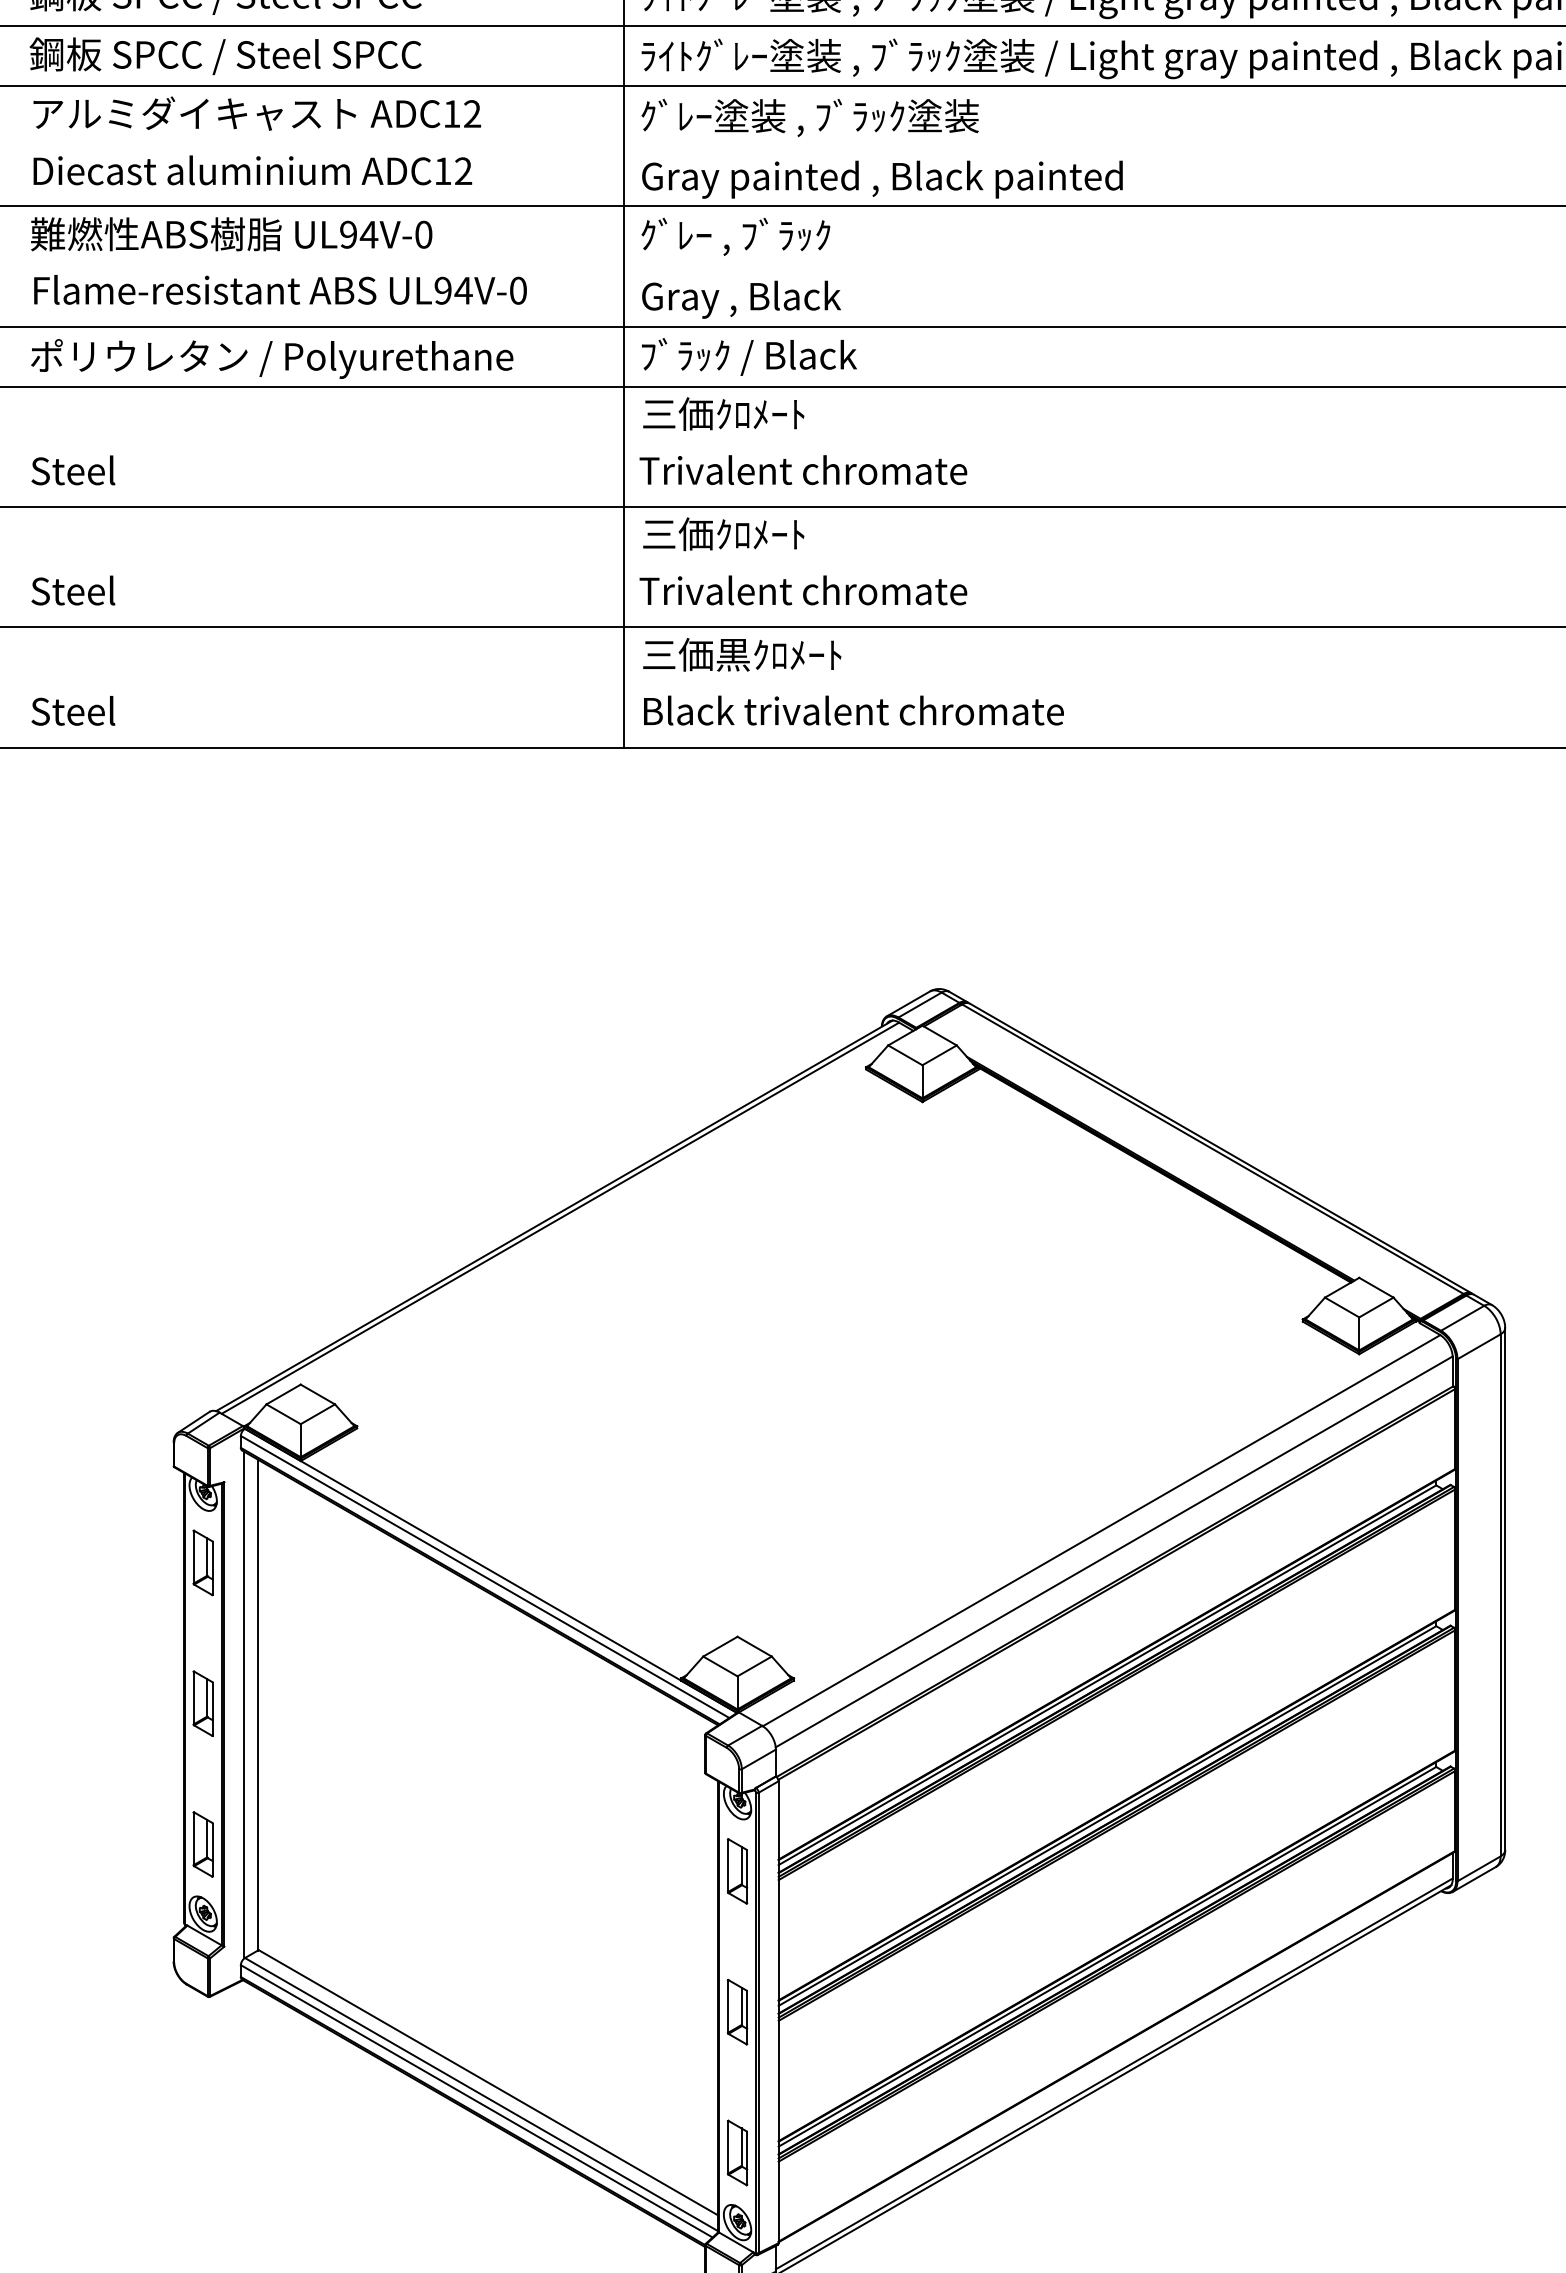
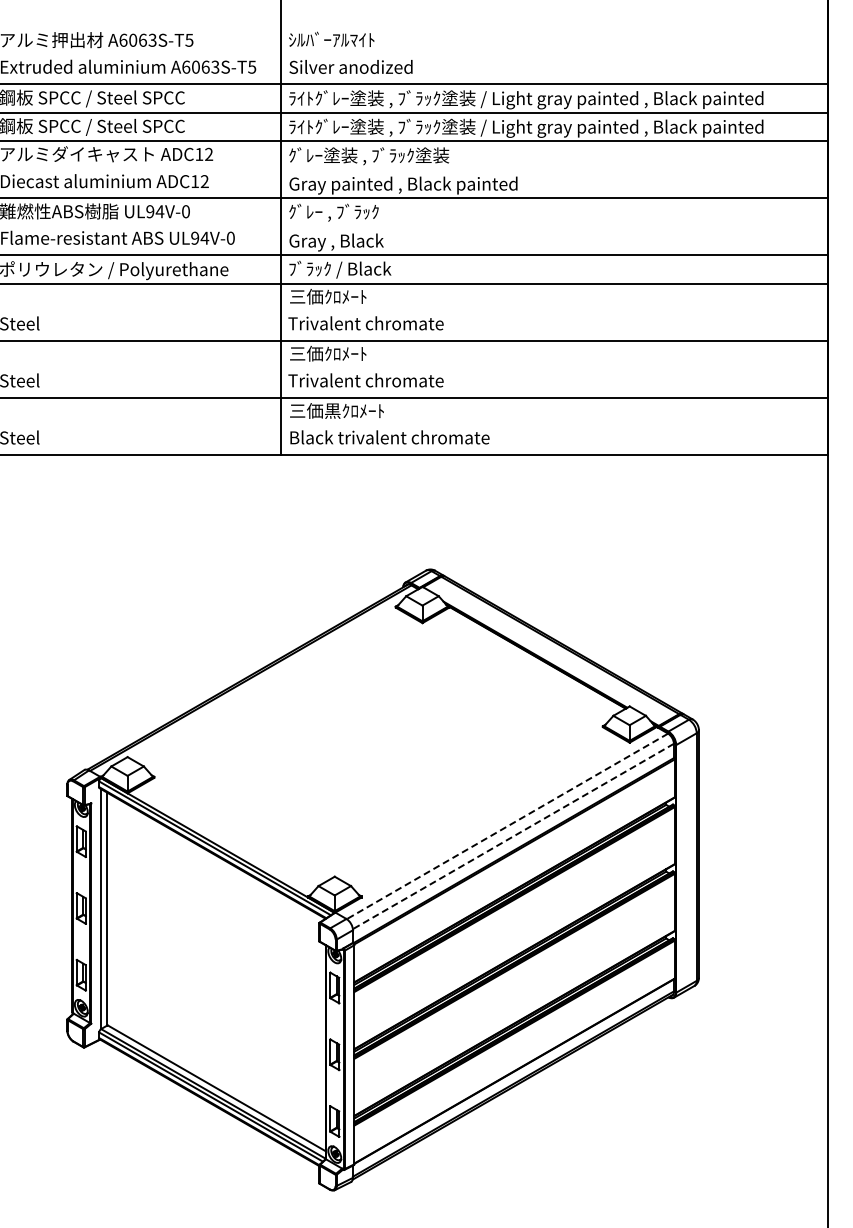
line: (1101, 1530) -> (507, 826), solid -> dashed
line: (1114, 1551) -> (513, 836), solid -> dashed

